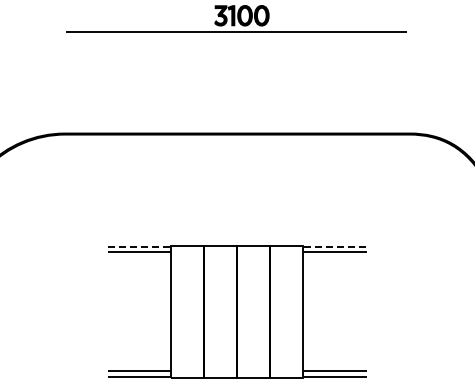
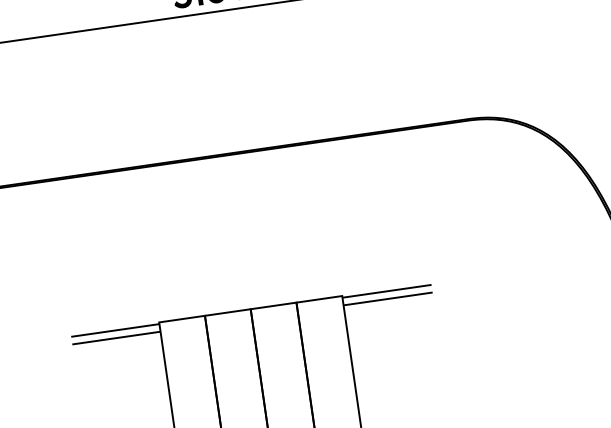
line: (139, 246) -> (115, 329), dashed -> solid
line: (335, 246) -> (387, 290), dashed -> solid

